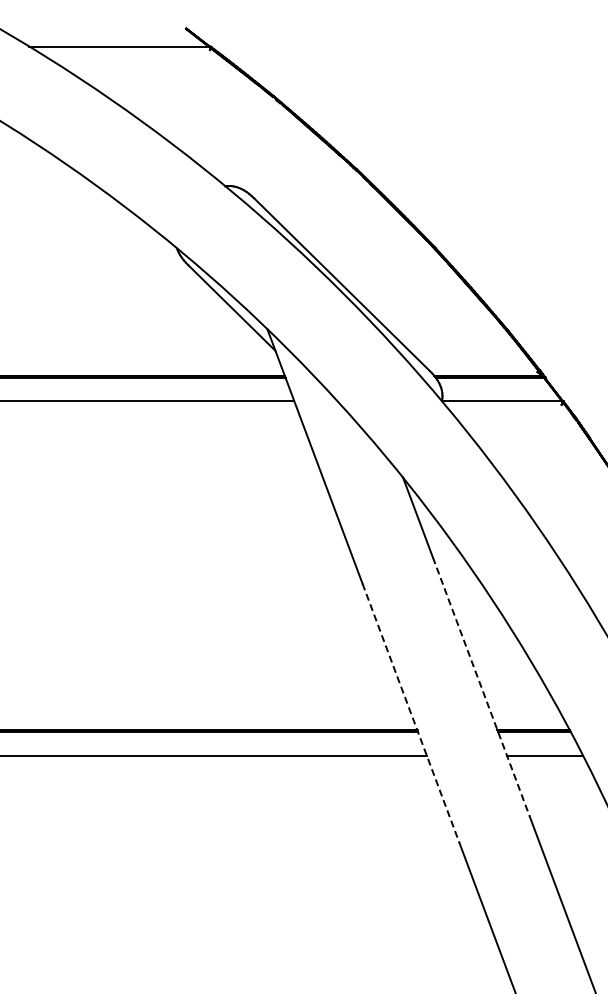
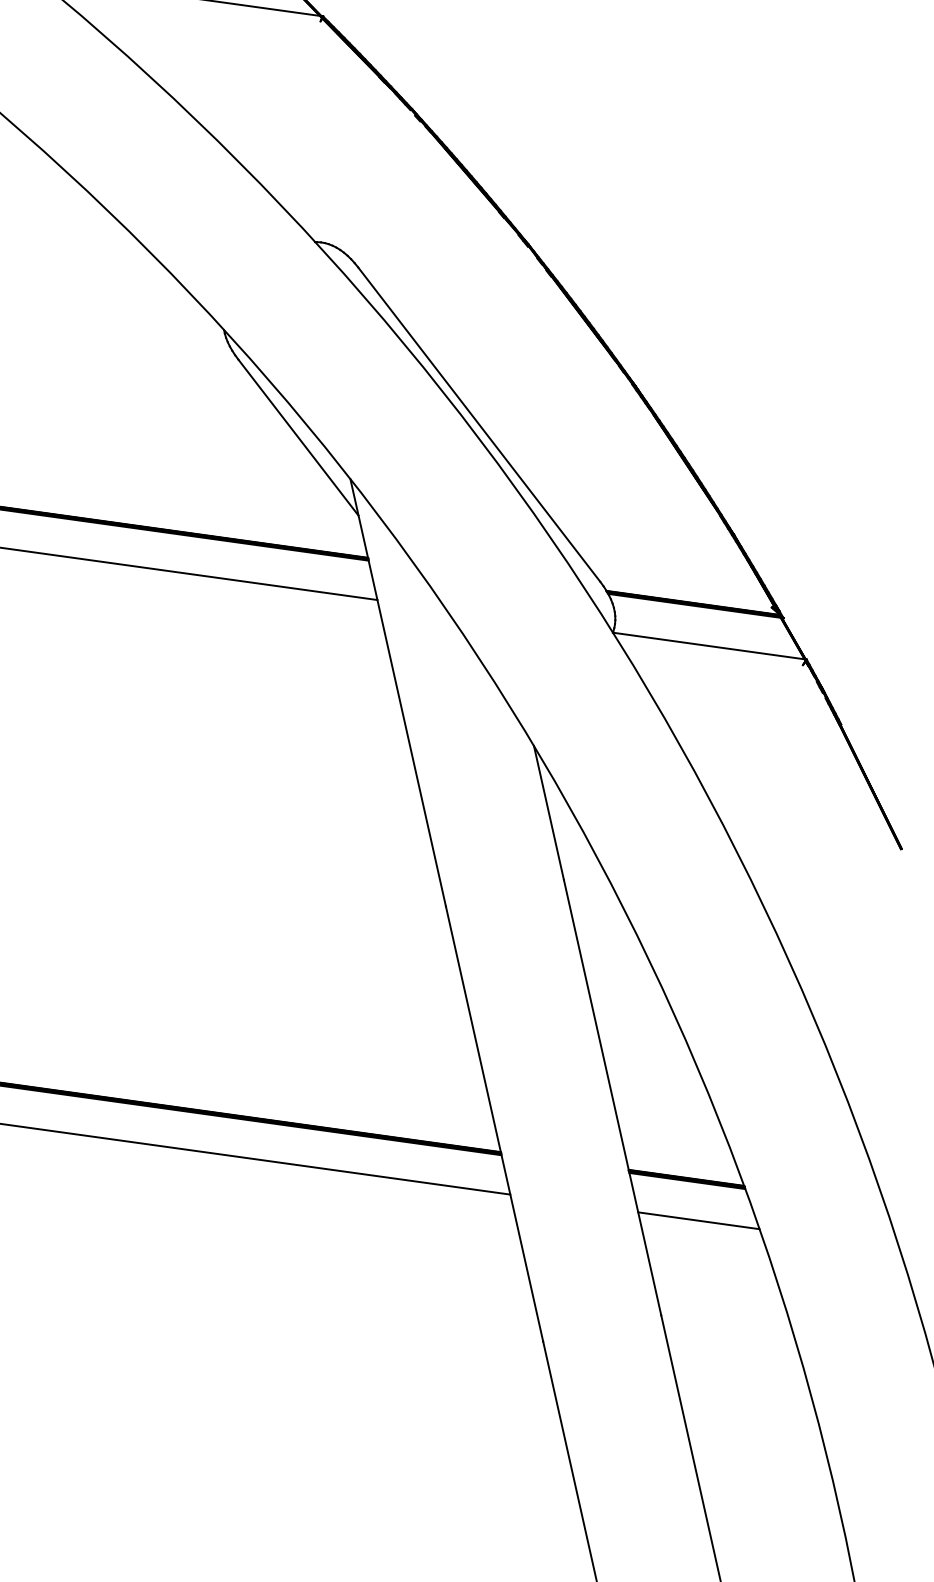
line: (481, 687) -> (612, 1098), dashed -> solid
line: (411, 713) -> (495, 1124), dashed -> solid

